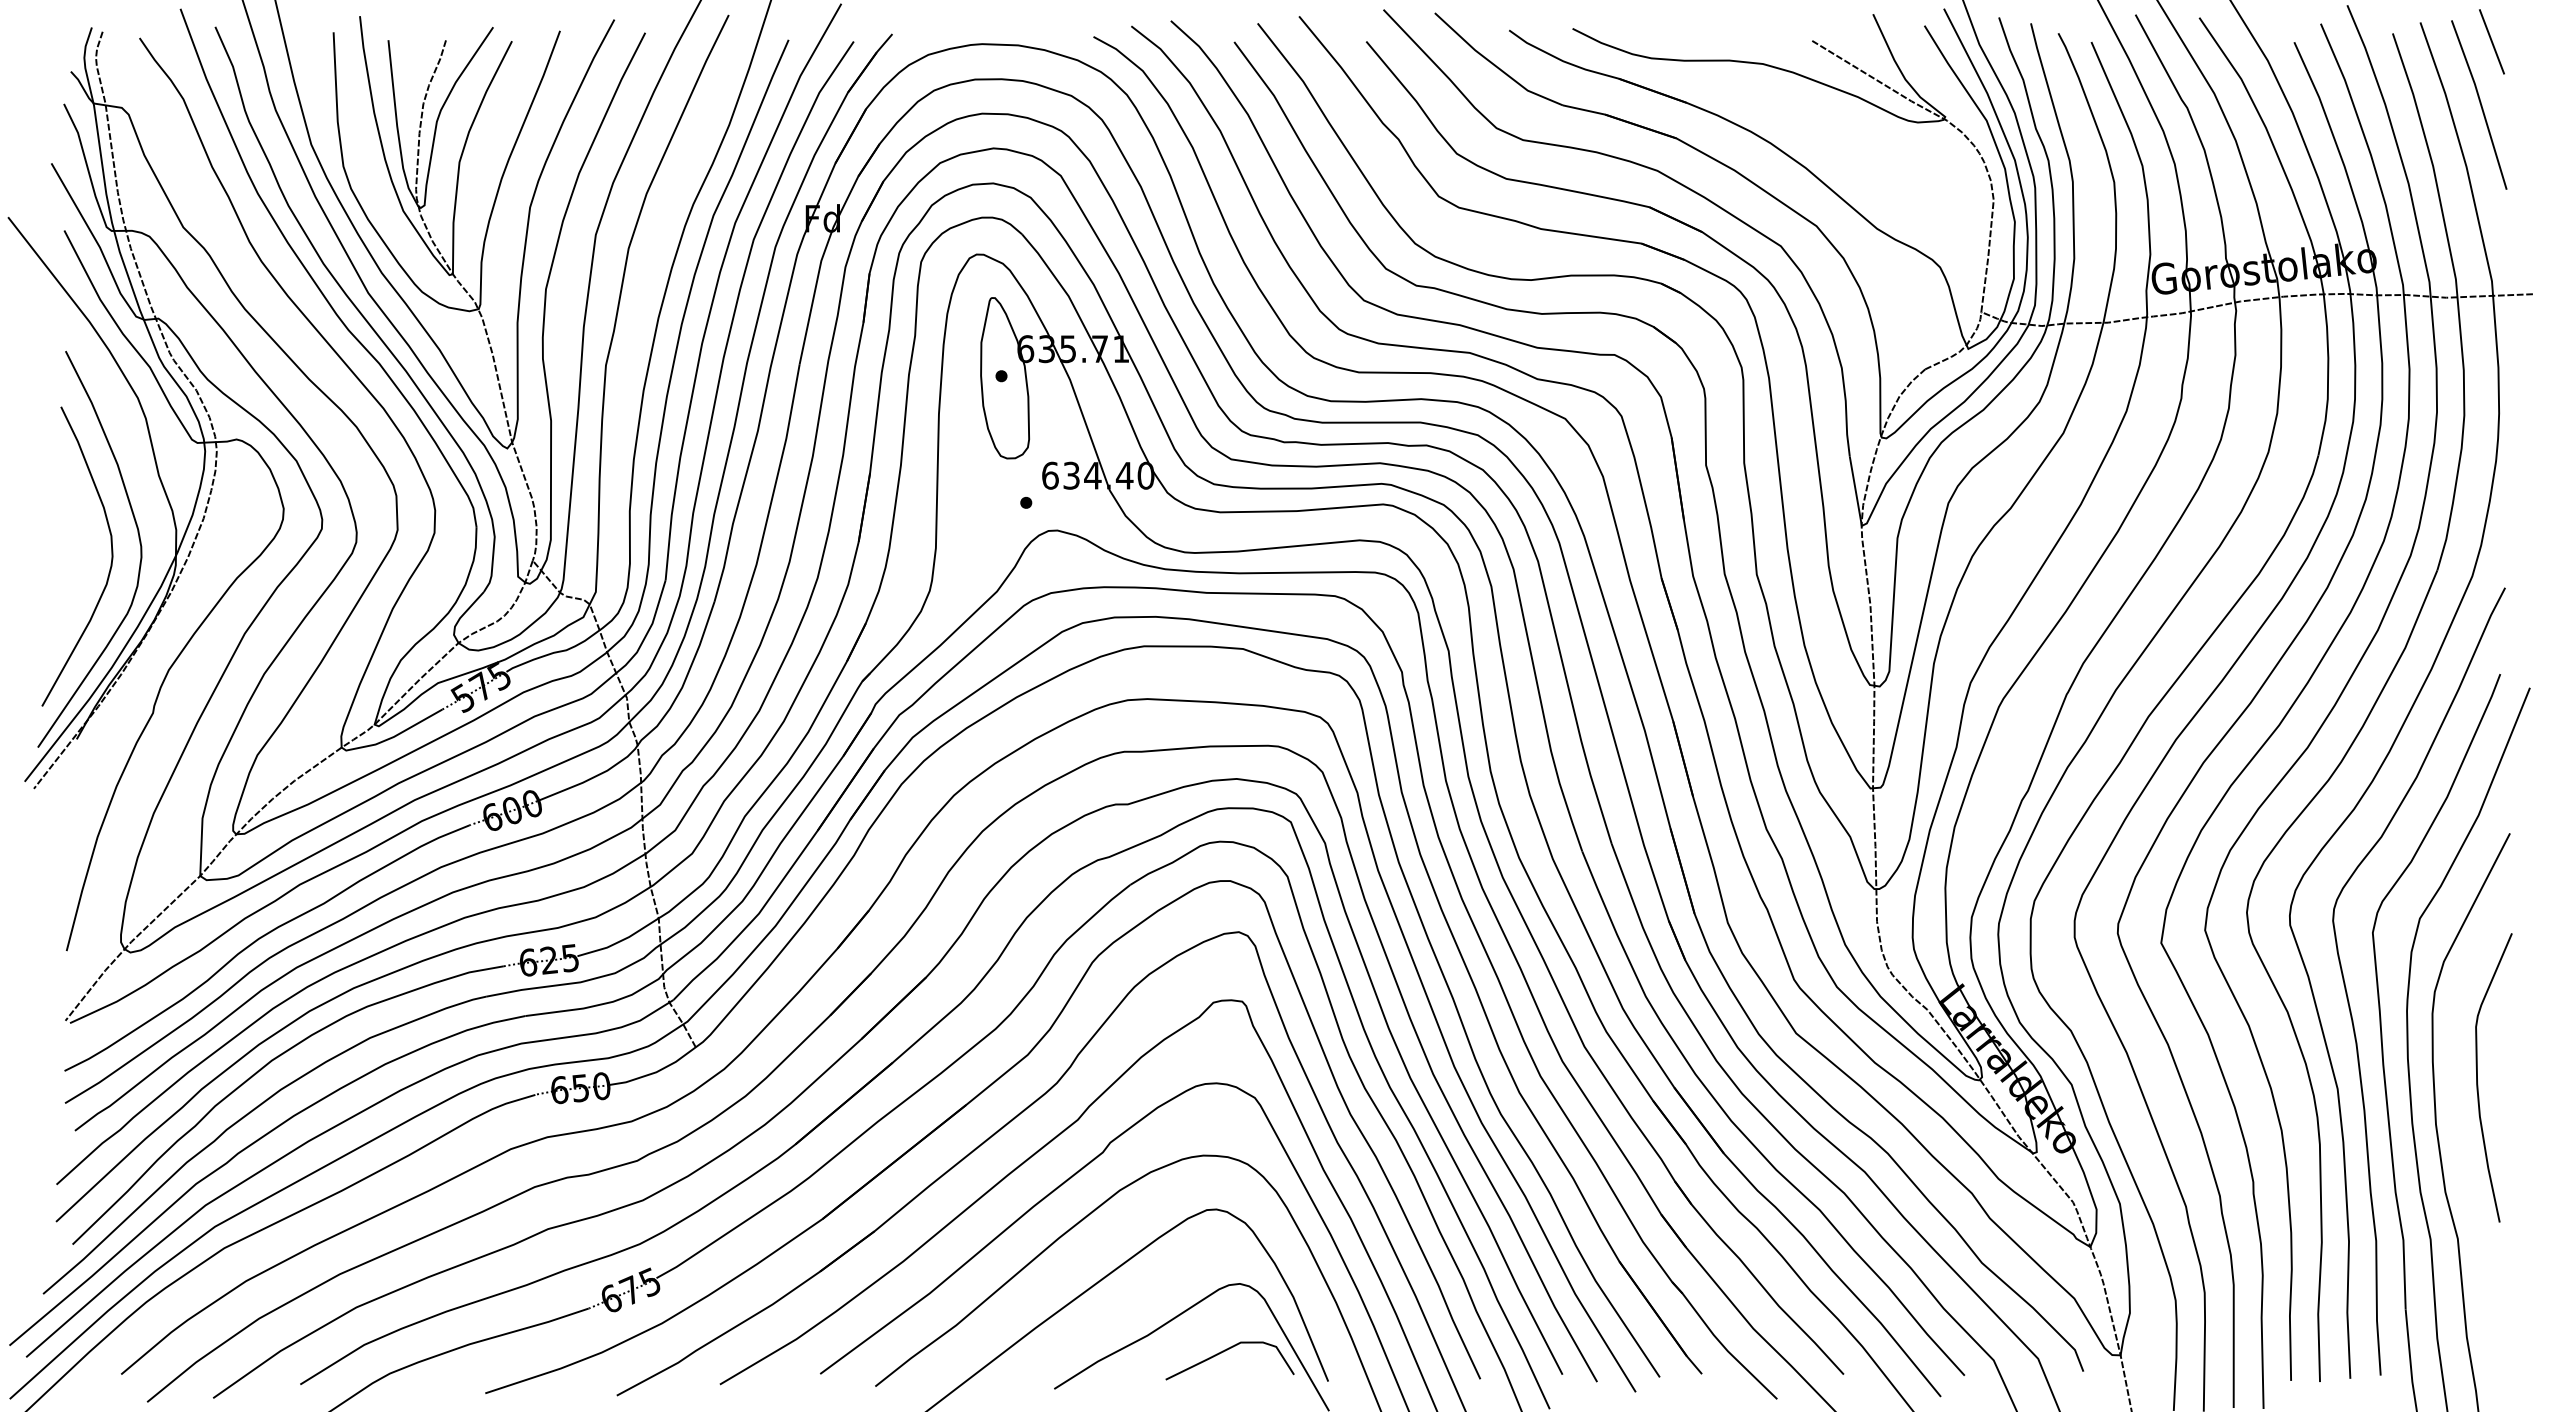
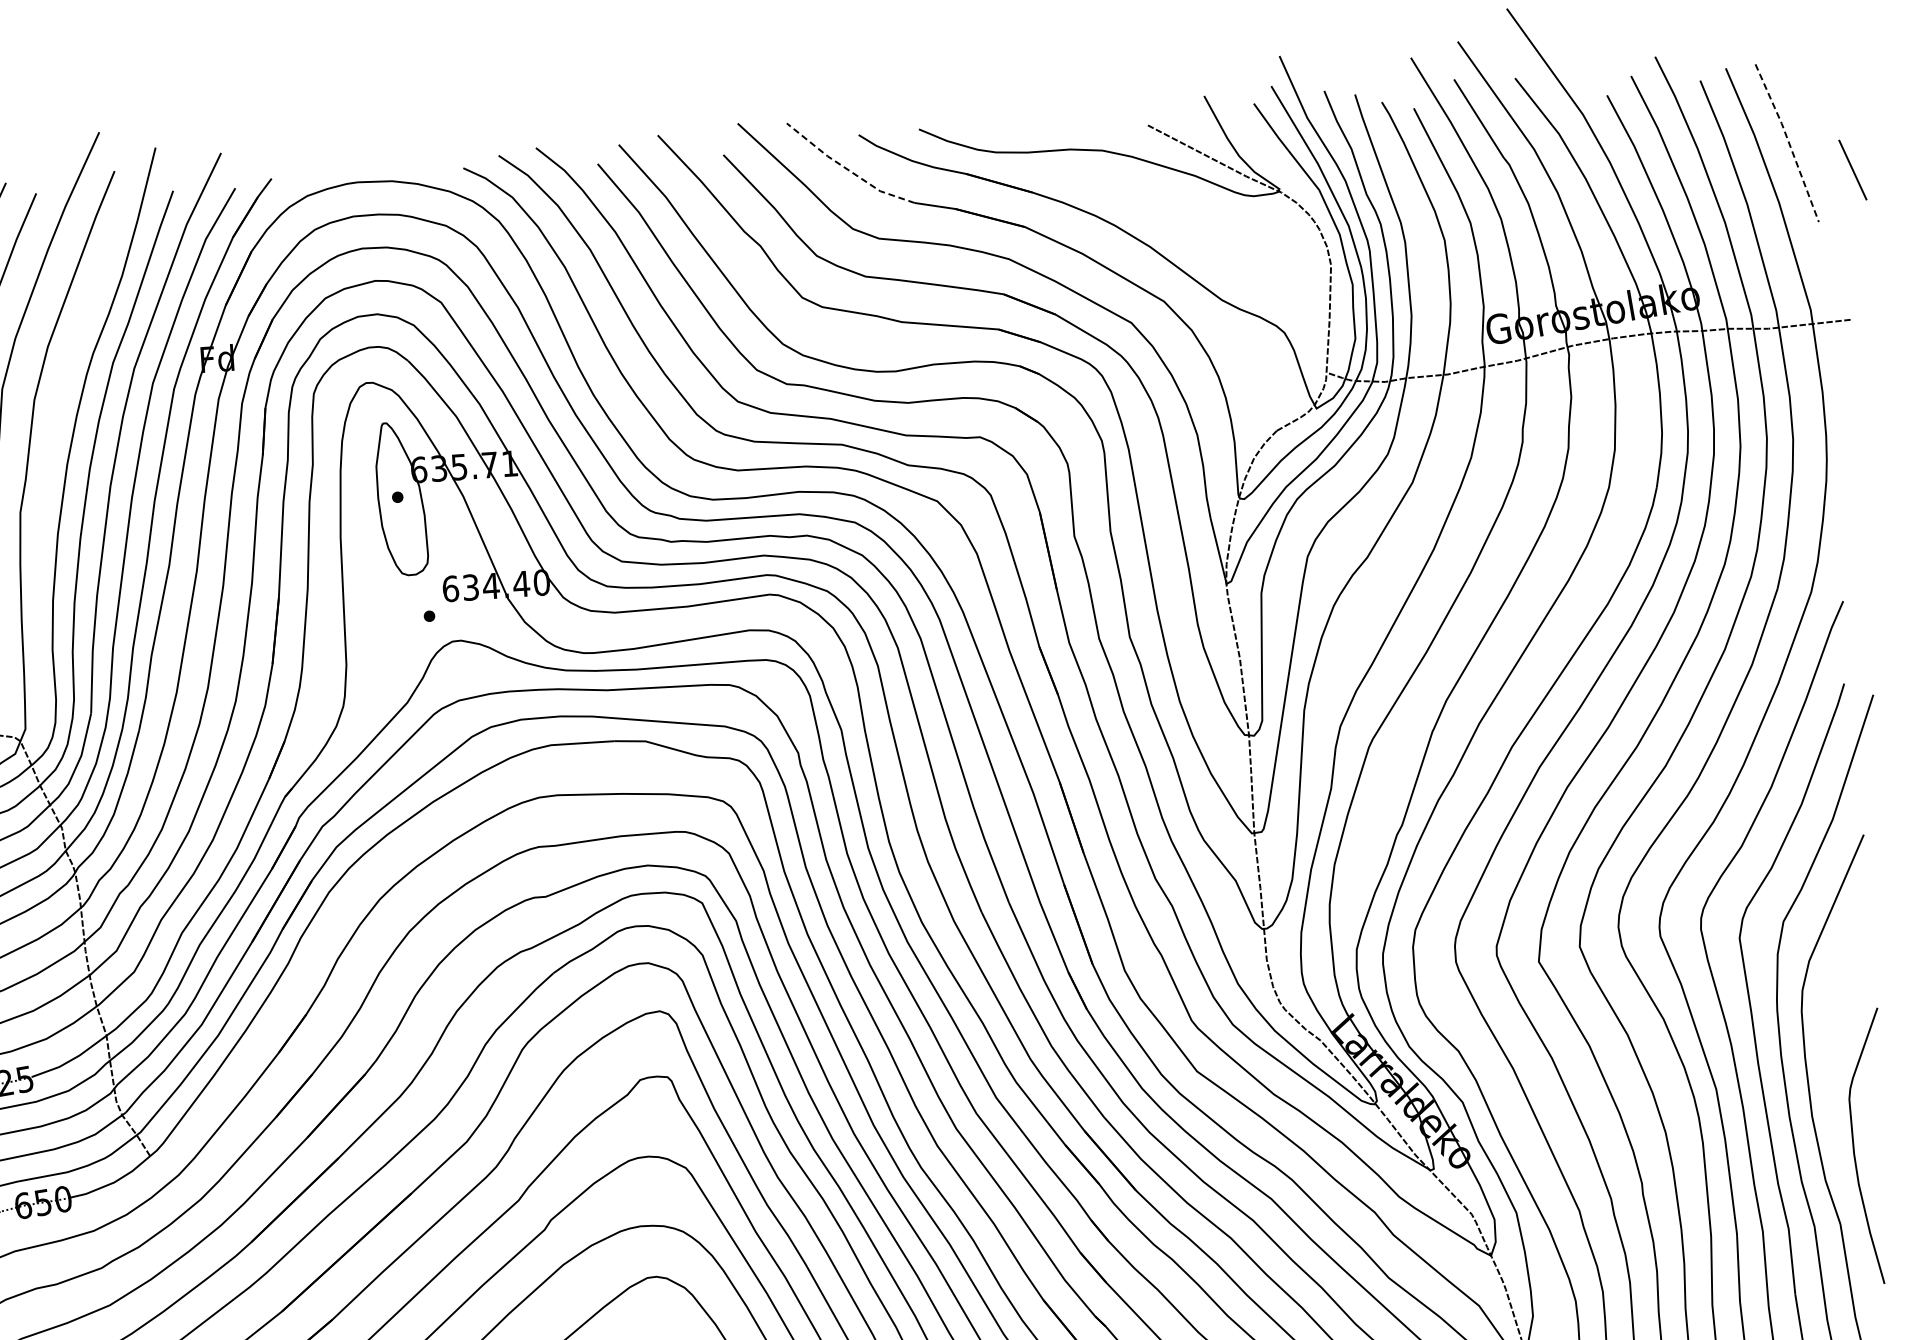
line: (2491, 41) -> (1852, 169), moved
line: (1494, 65) -> (846, 169), solid -> dashed
line: (2480, 104) -> (1788, 142), solid -> dashed
curve: (2477, 1077) -> (1854, 1147), moved

